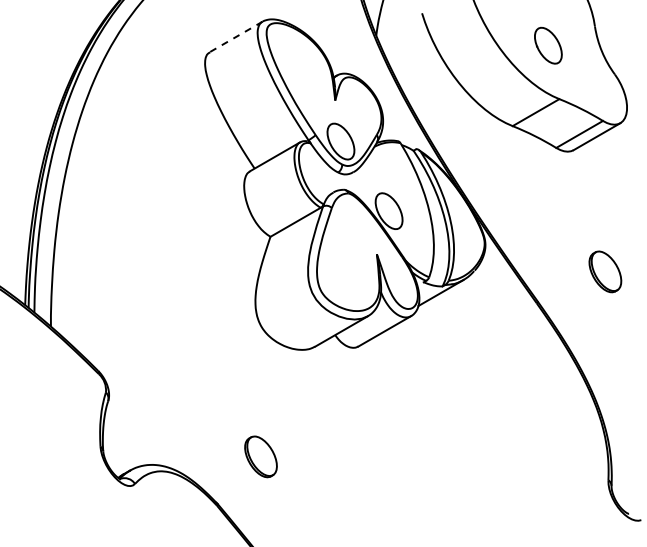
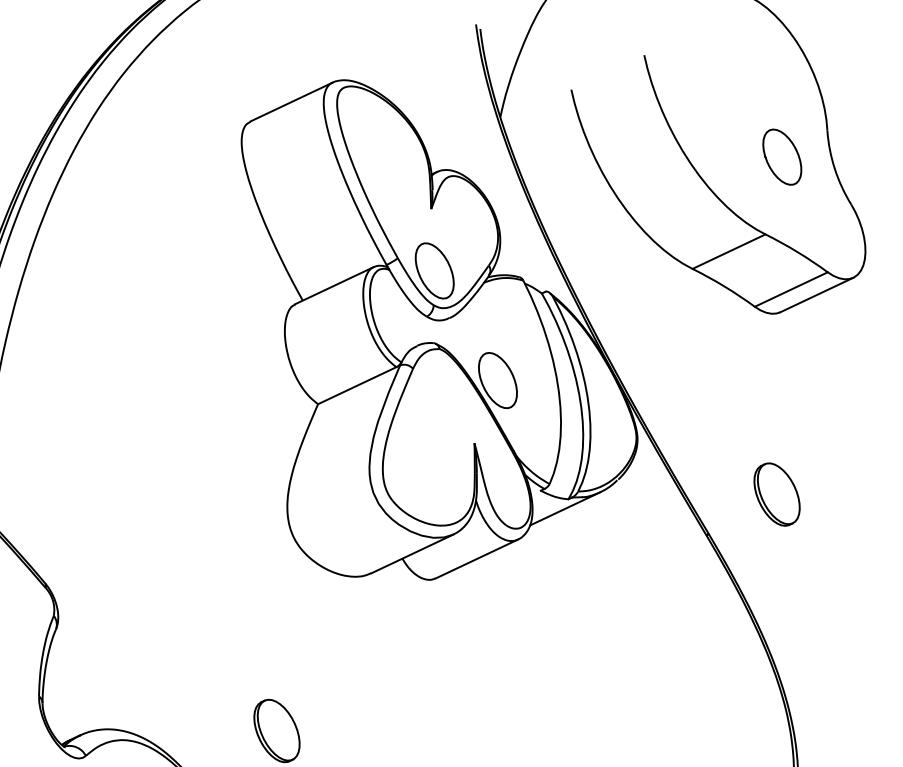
line: (235, 37) -> (290, 102), dashed -> solid
part: (548, 45) -> (782, 156), moved
part: (605, 271) -> (777, 493), moved

